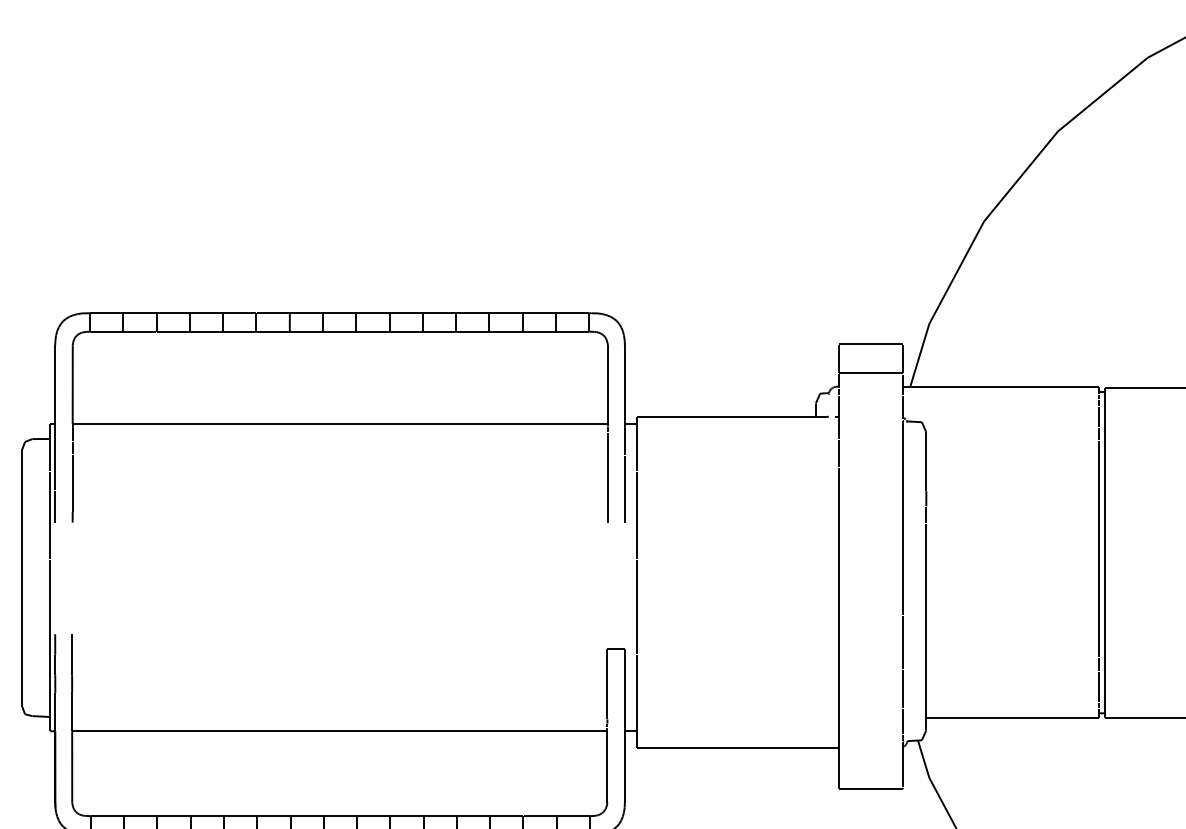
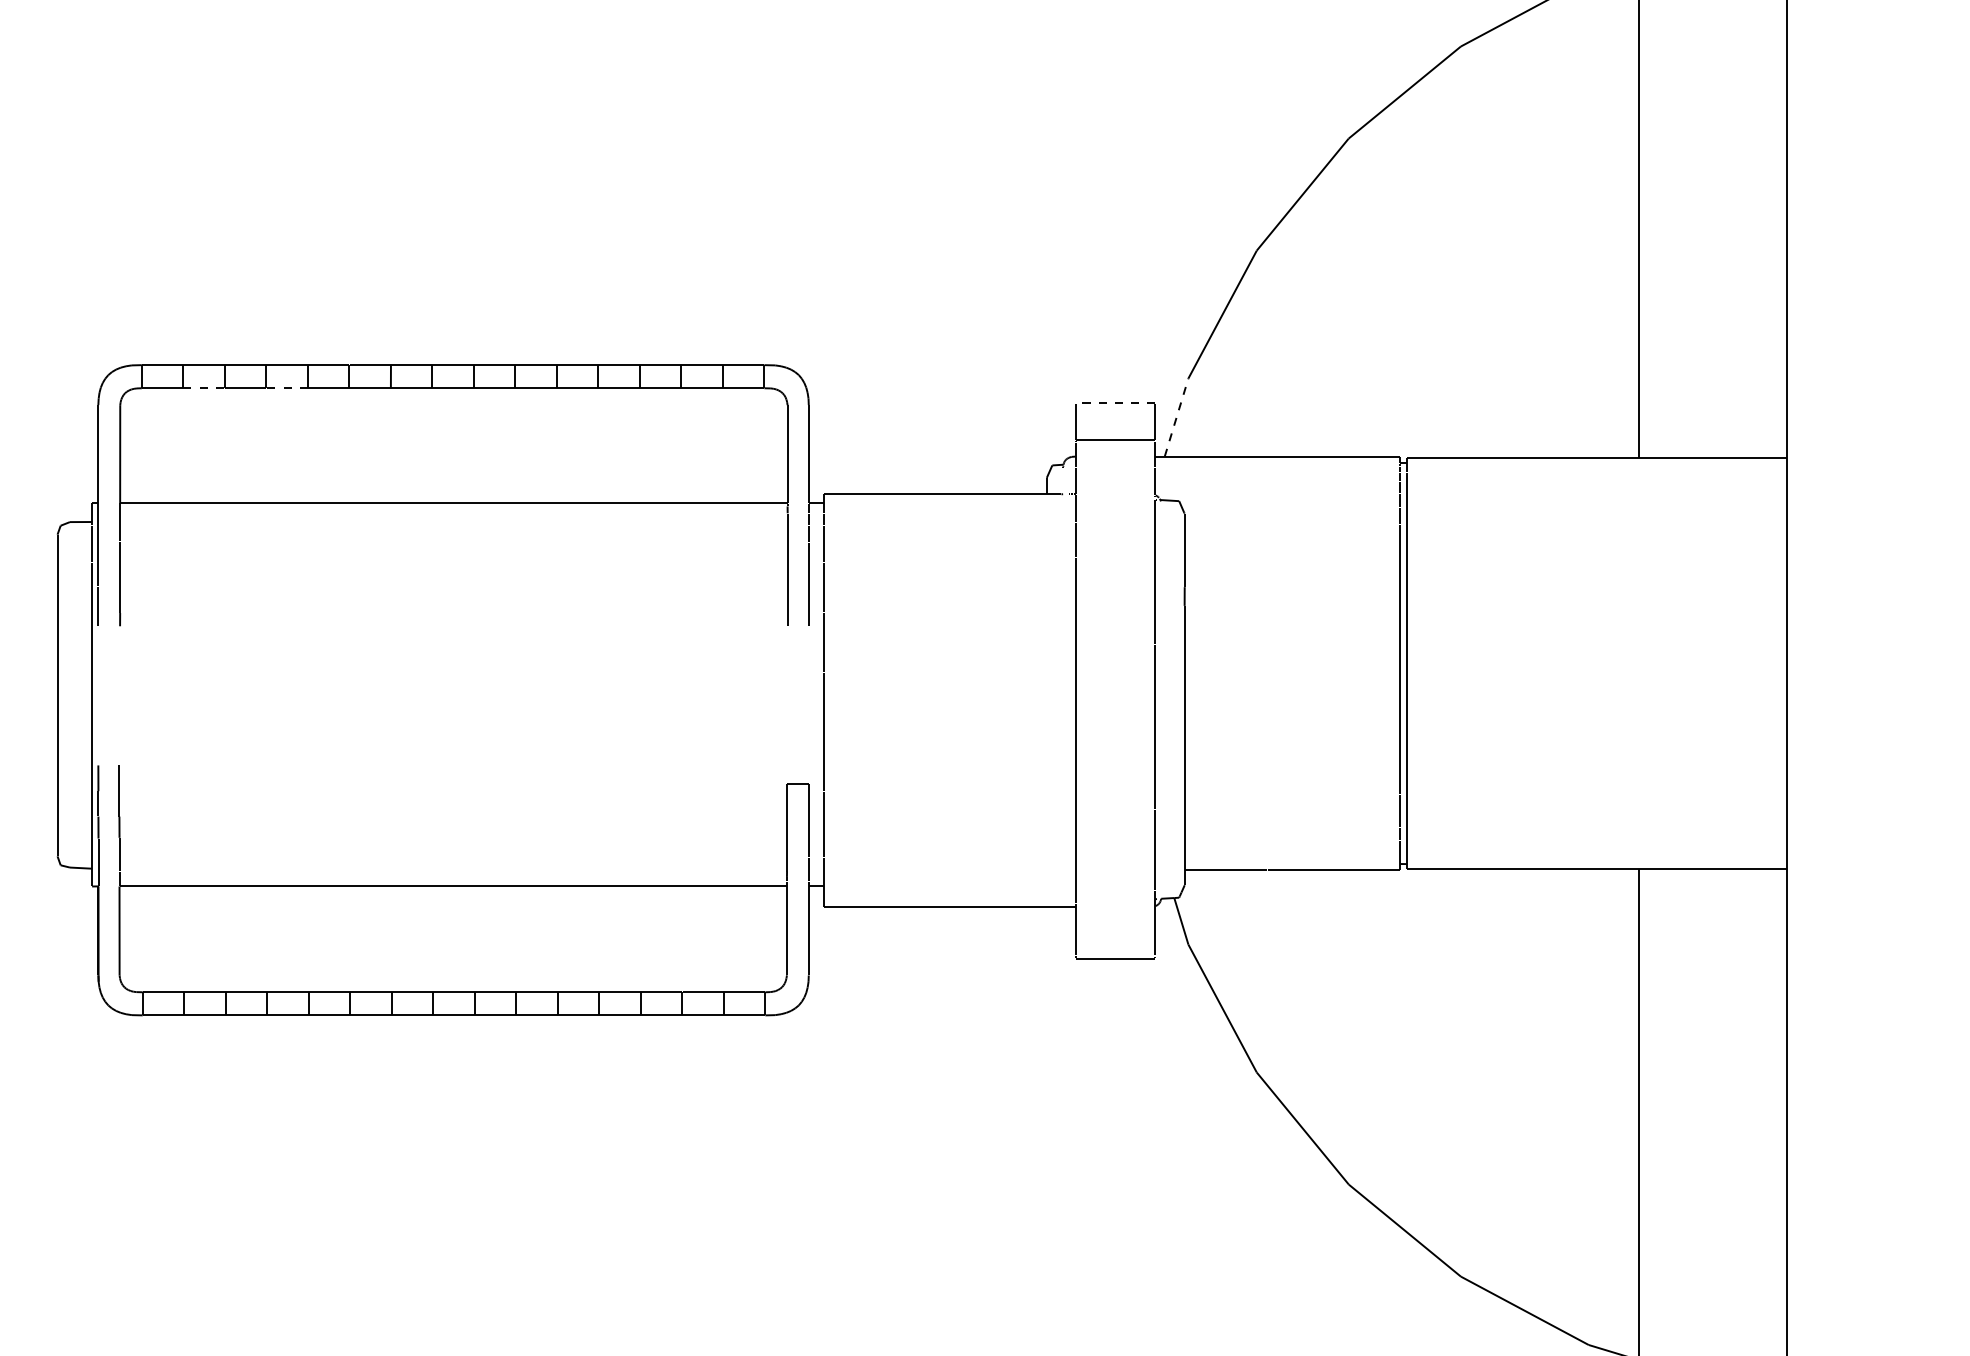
line: (139, 331) -> (203, 388), solid -> dashed
line: (206, 331) -> (287, 388), solid -> dashed
line: (870, 343) -> (1115, 403), solid -> dashed
line: (919, 355) -> (1176, 417), solid -> dashed

